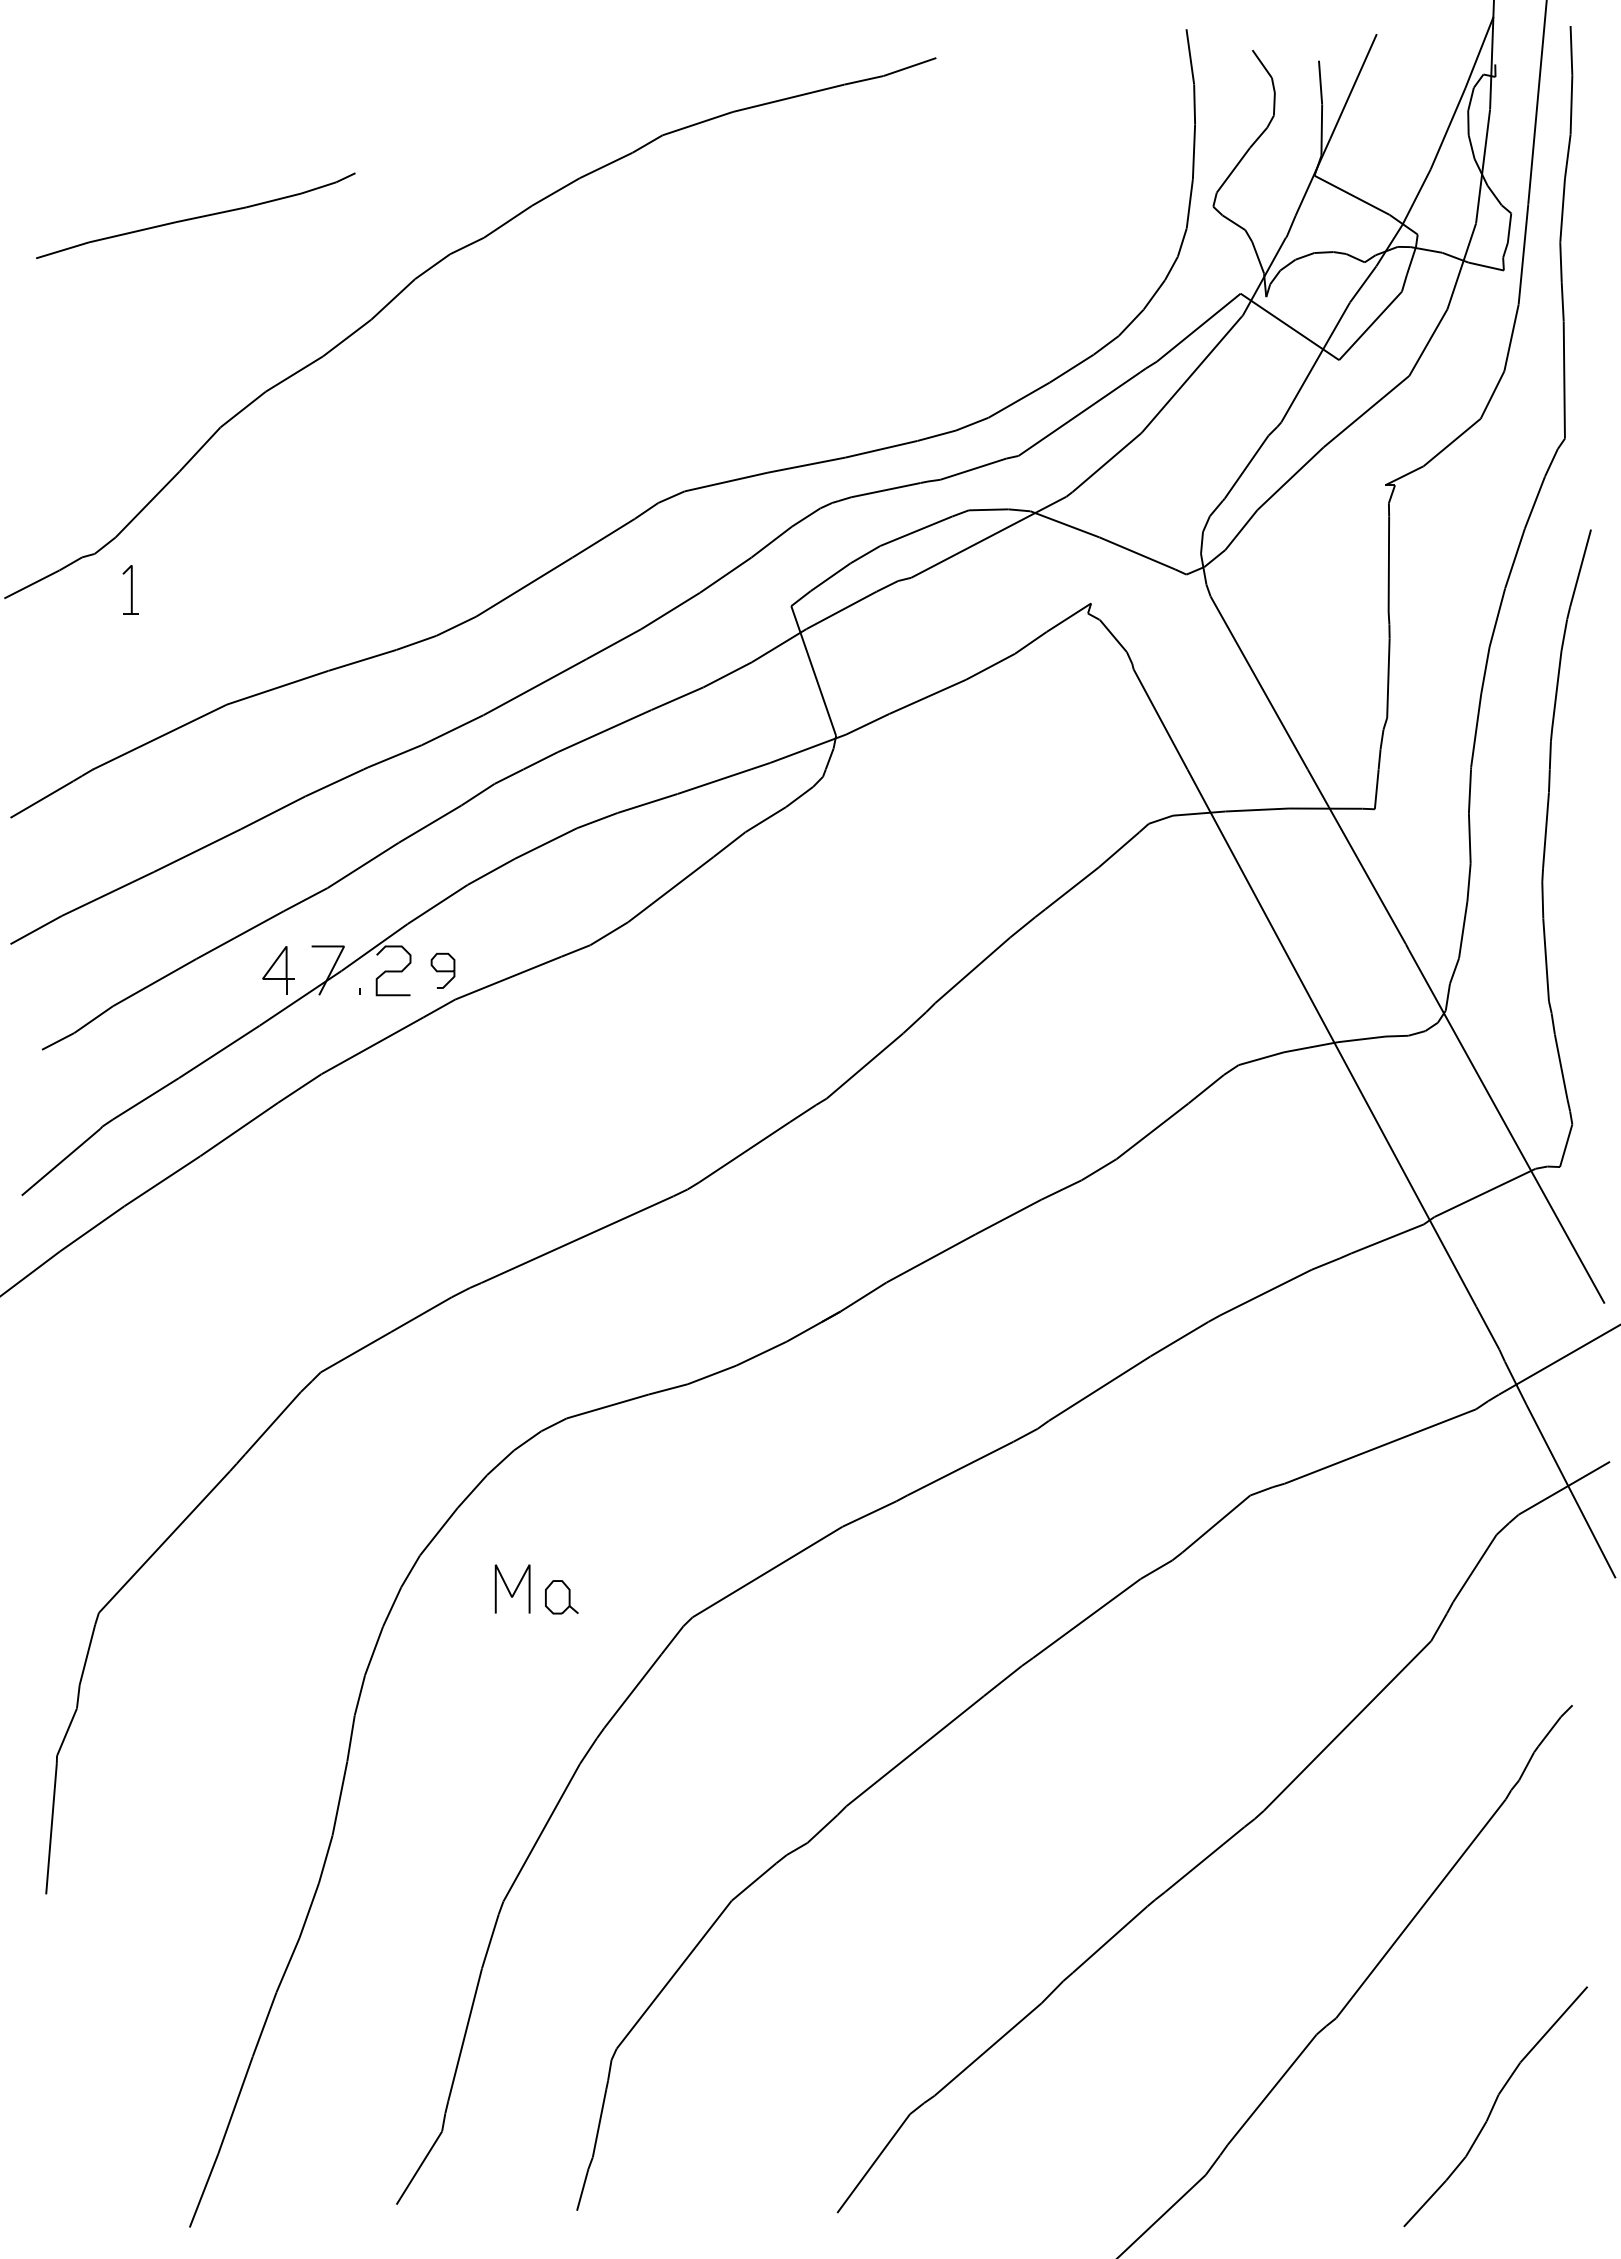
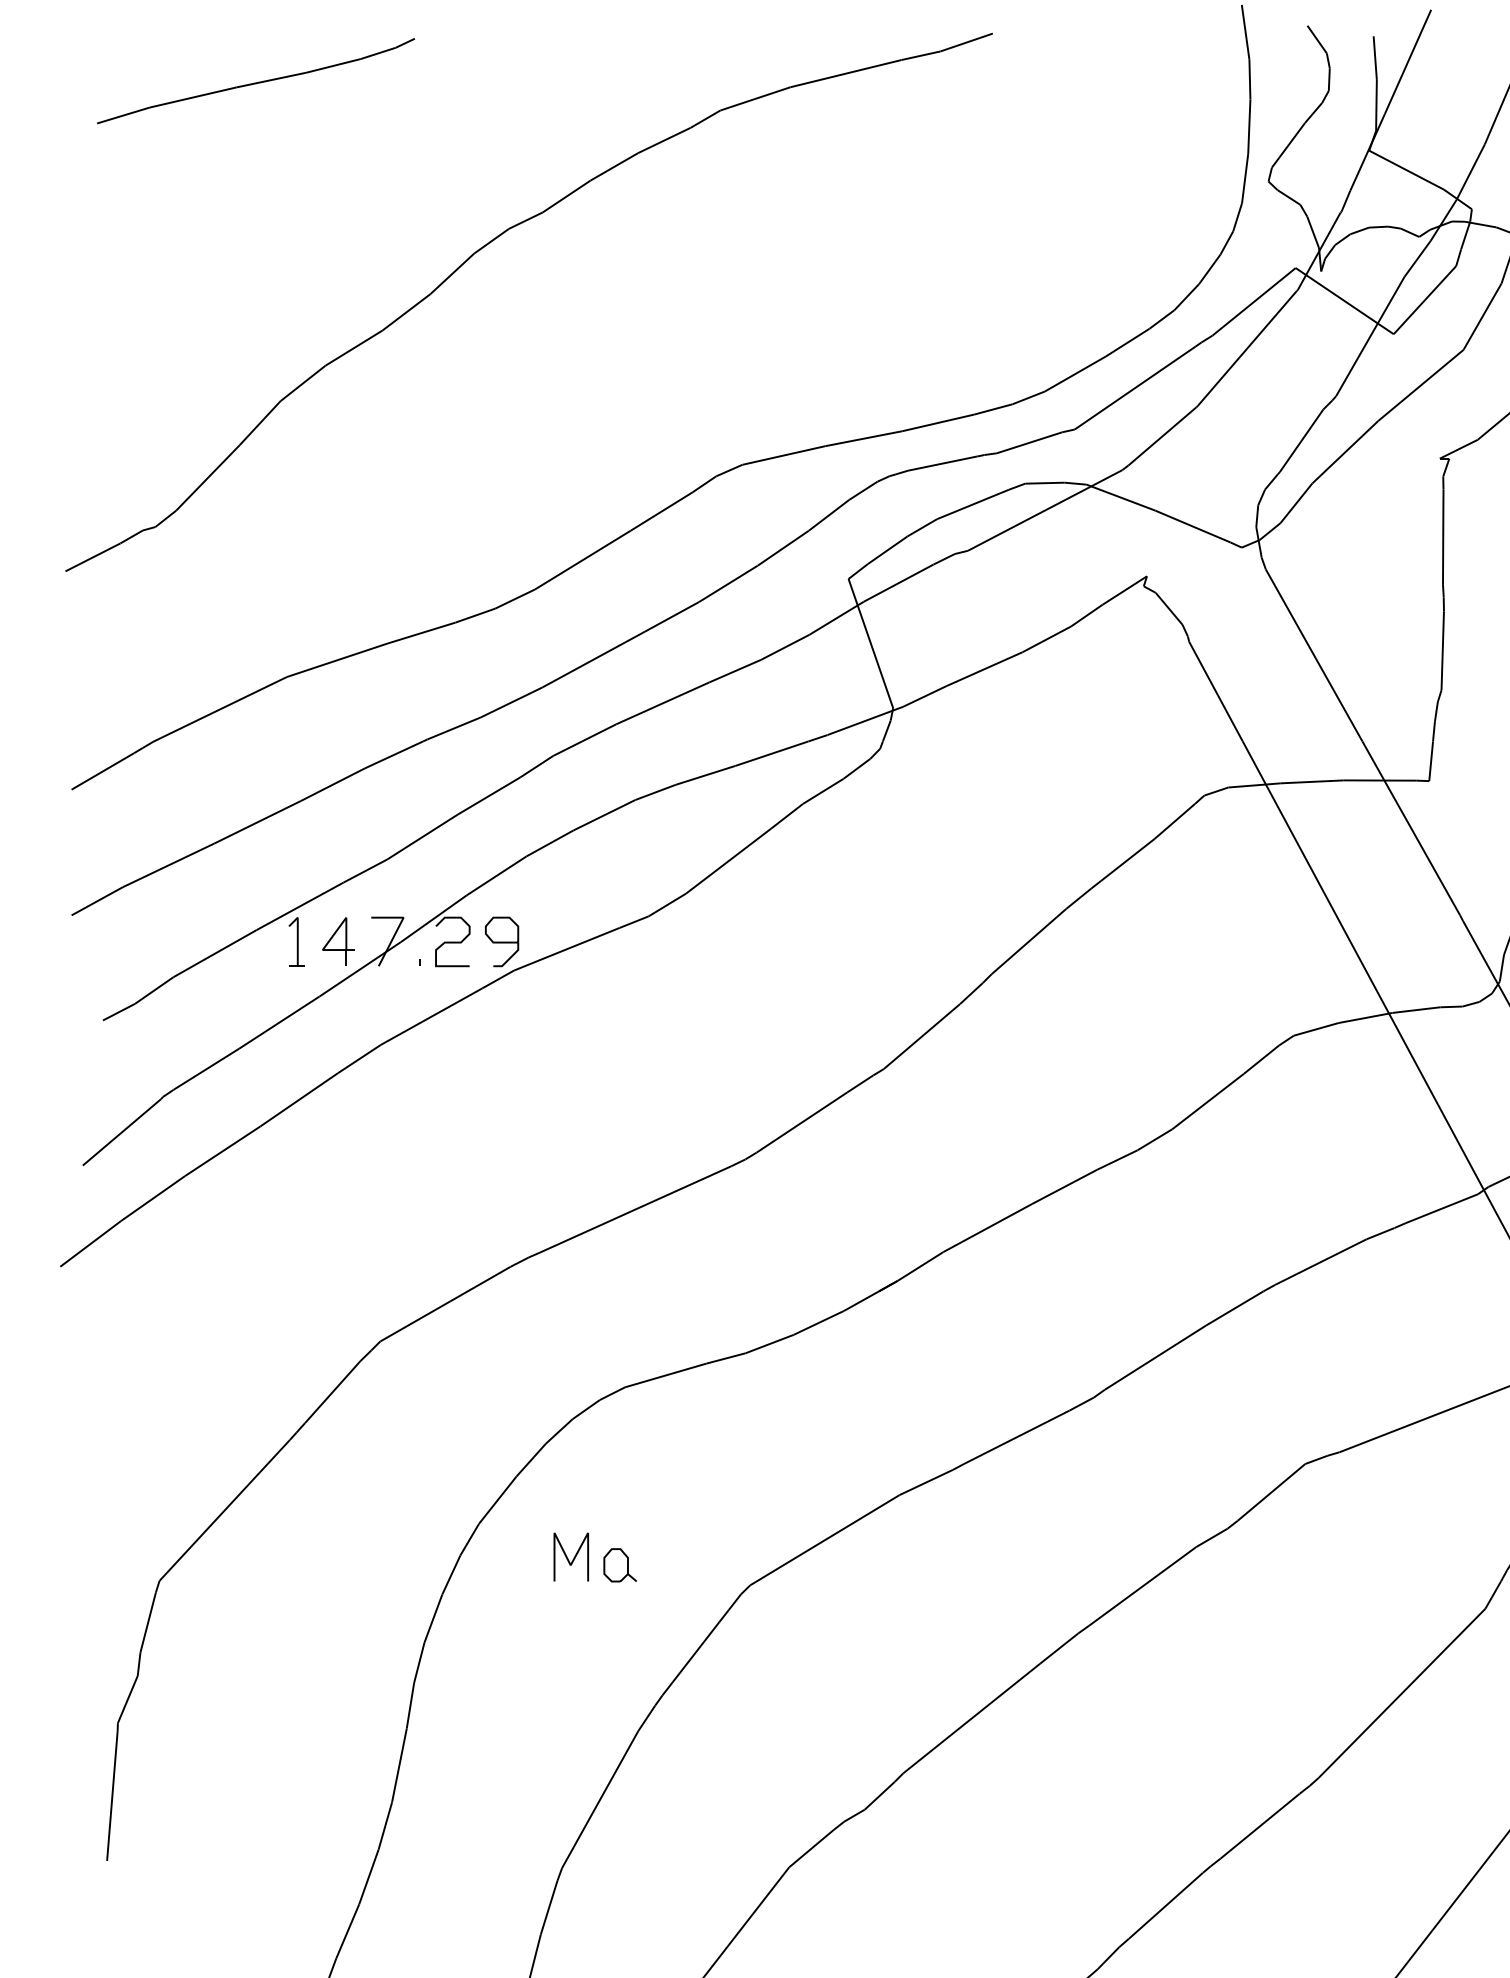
part: (195, 215) -> (255, 80), moved
part: (130, 589) -> (296, 941), moved
part: (442, 970) -> (501, 941), size x1.43

